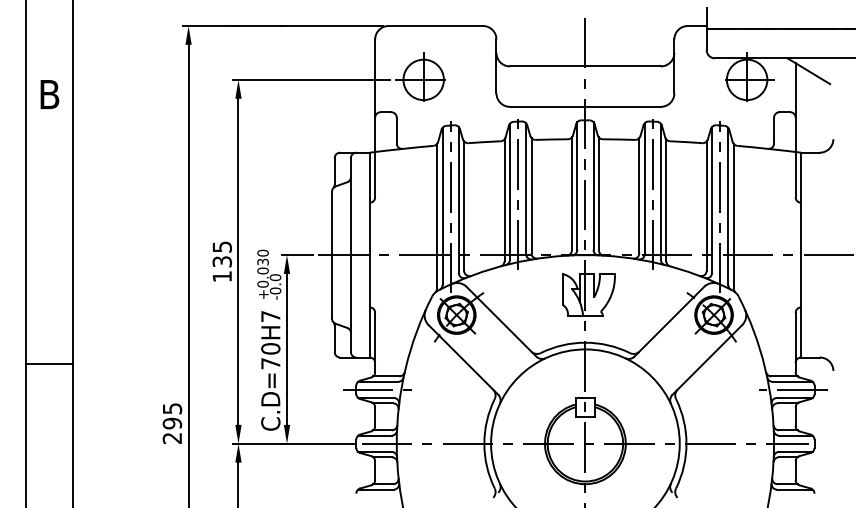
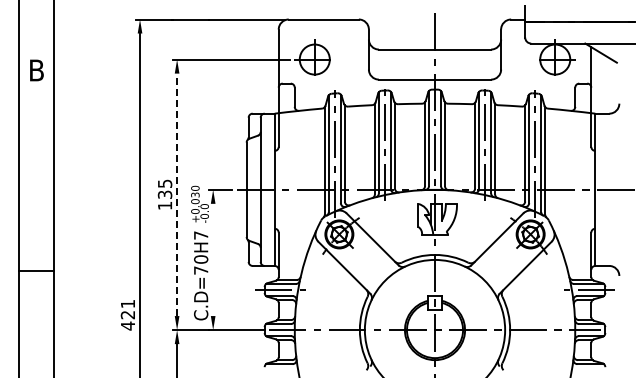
line: (238, 261) -> (177, 194), solid -> dashed
line: (287, 348) -> (213, 259), removed
text: (171, 424) -> (127, 315), 295 -> 421

